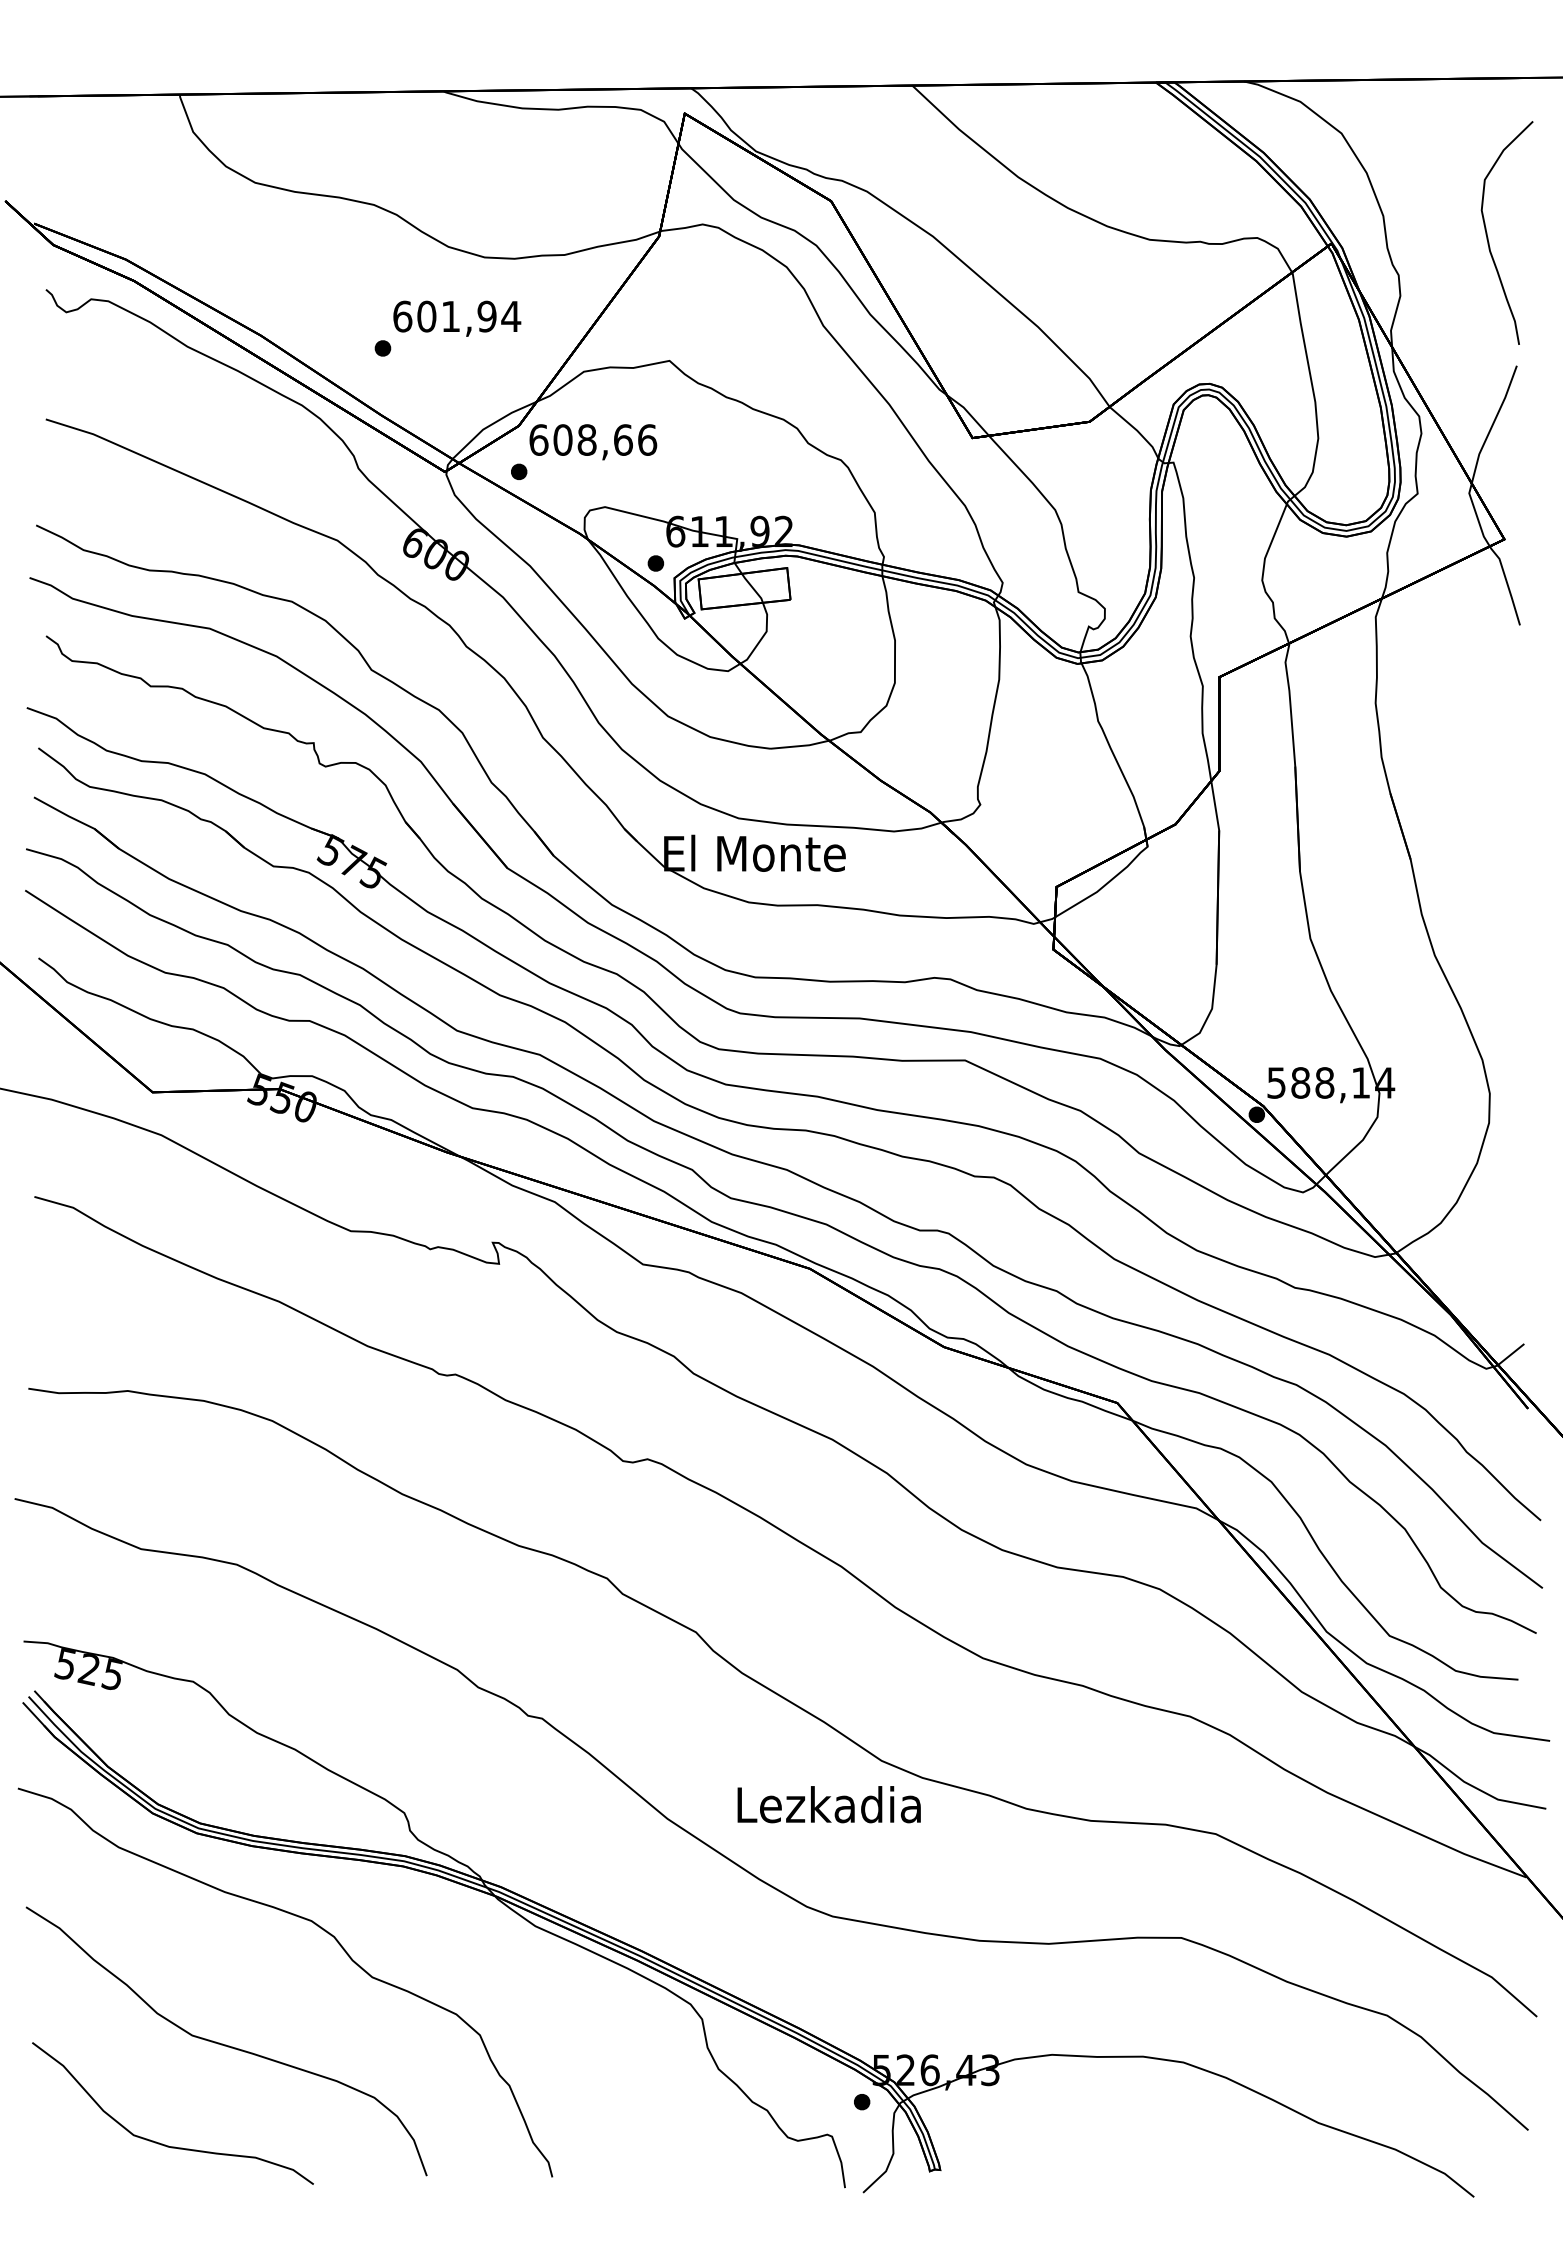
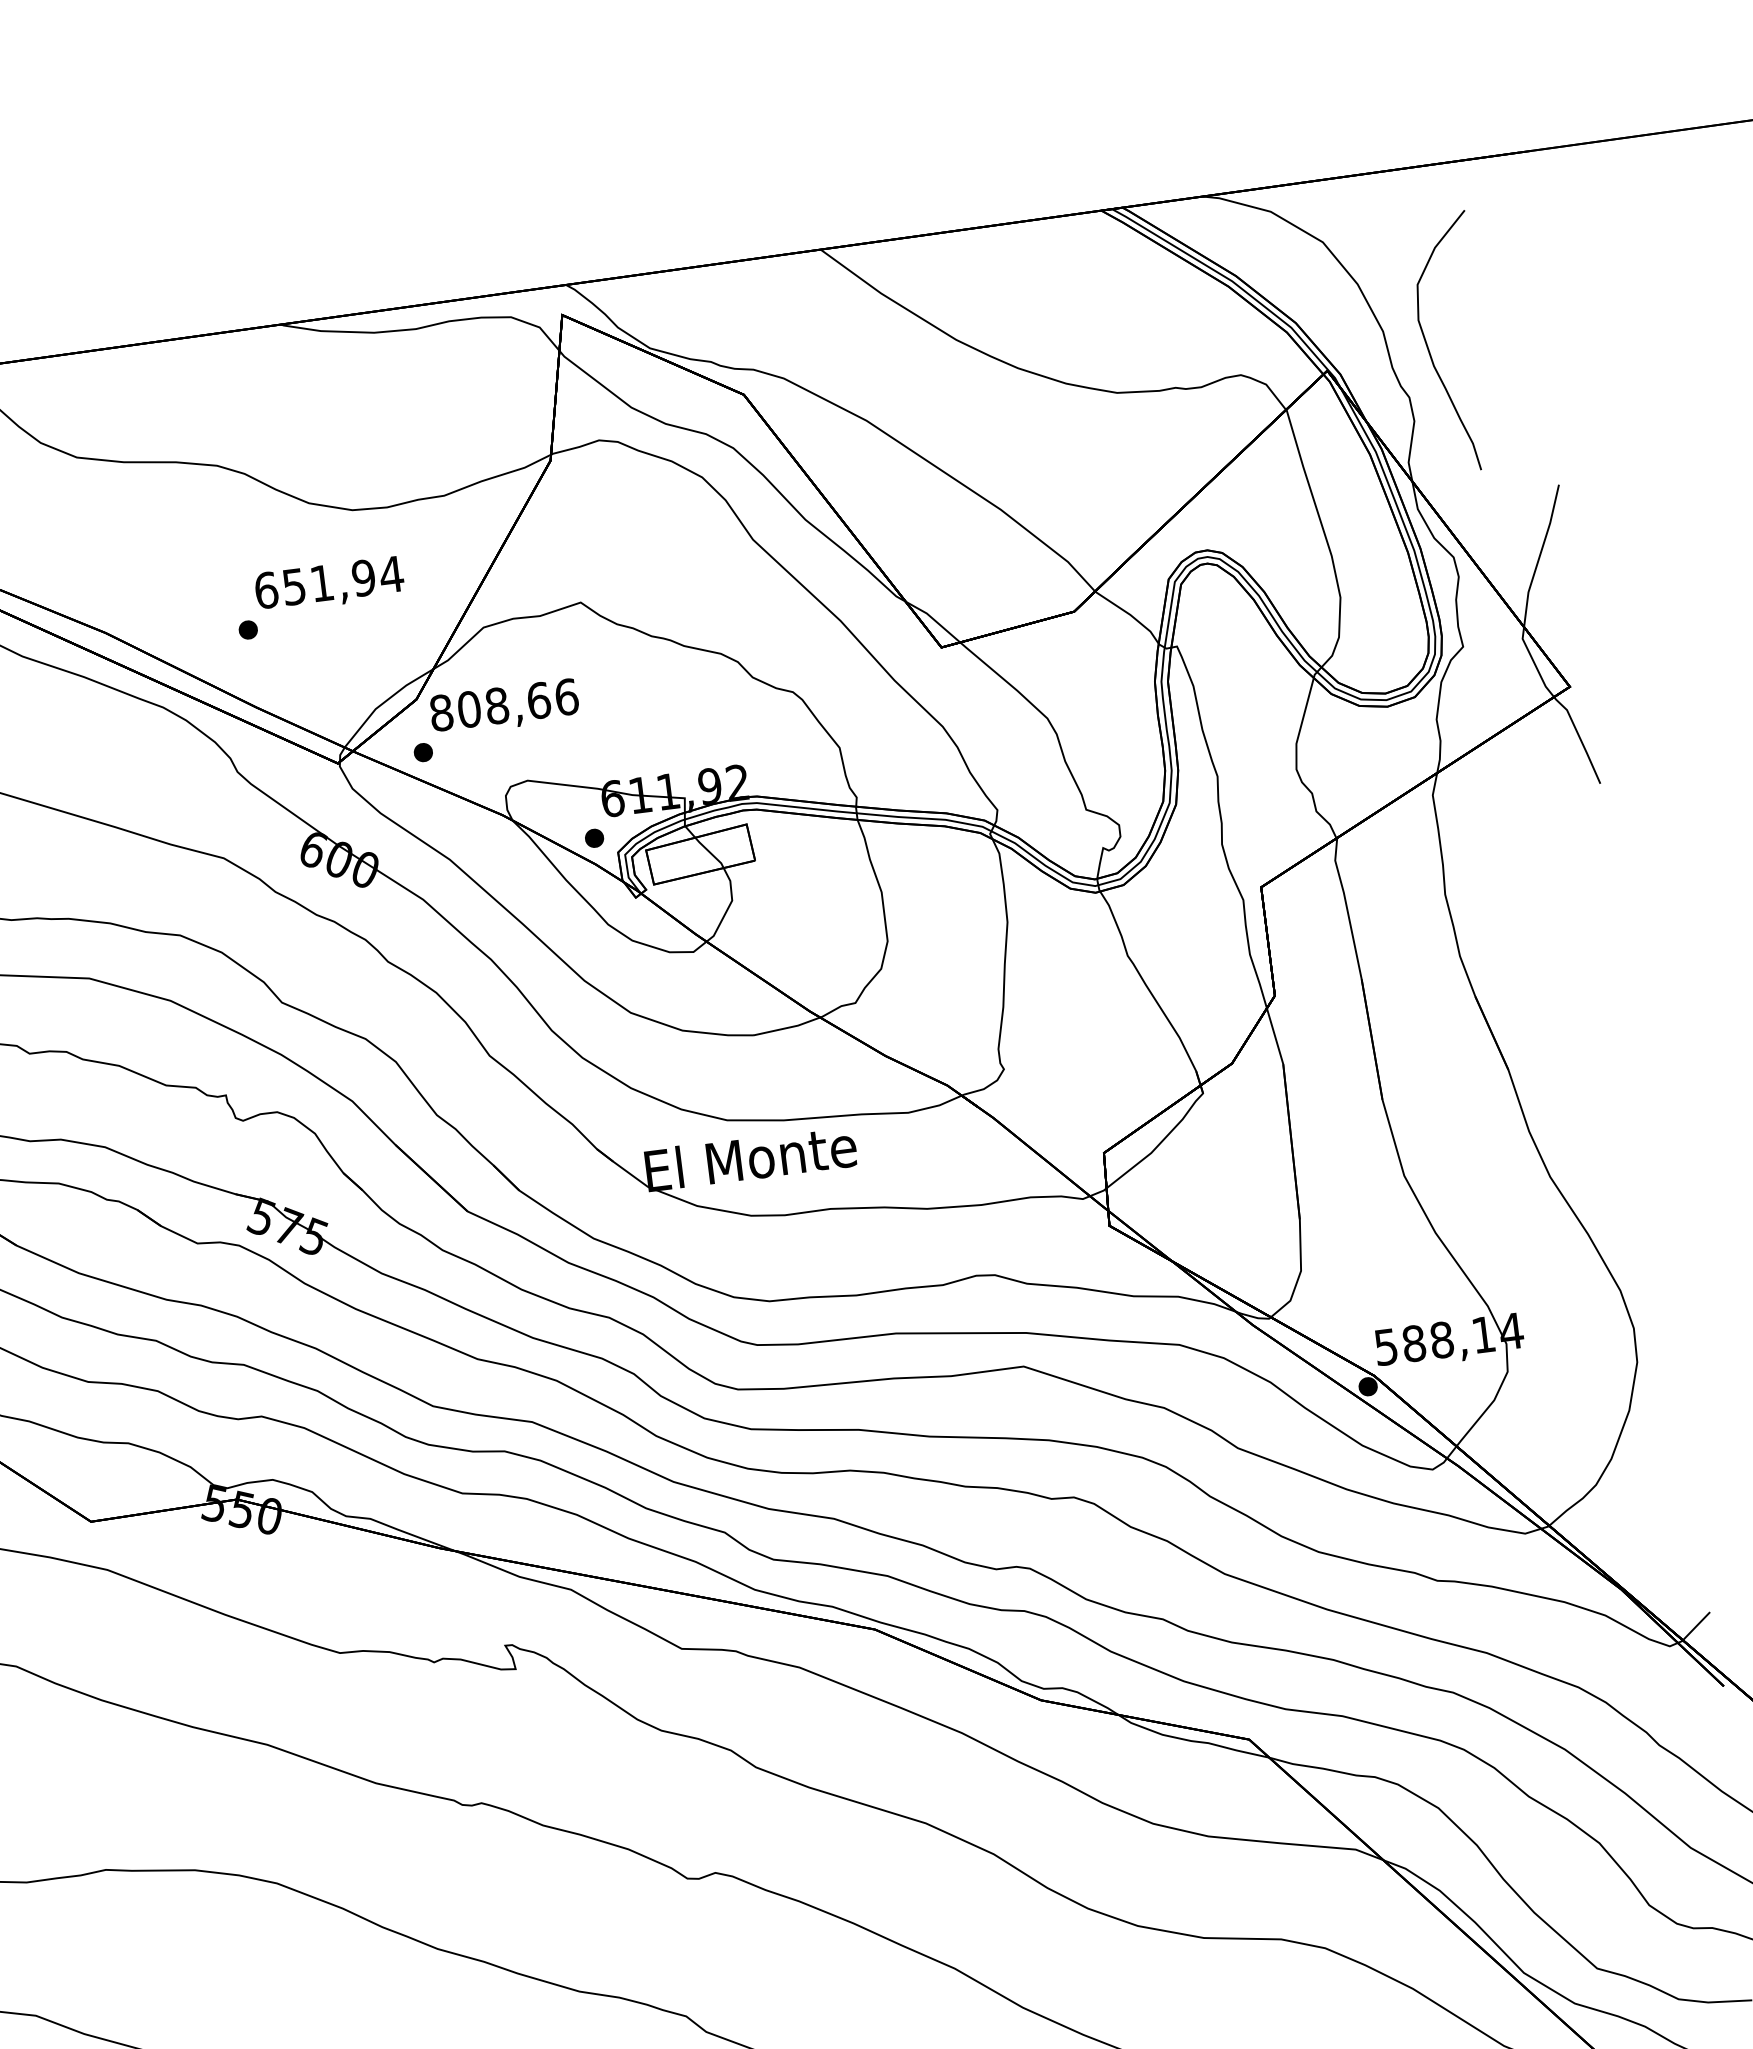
curve: (1488, 237) -> (1430, 350), moved
text: (426, 316) -> (293, 586), 601,94 -> 651,94
text: (538, 439) -> (441, 712), 608,66 -> 808,66

